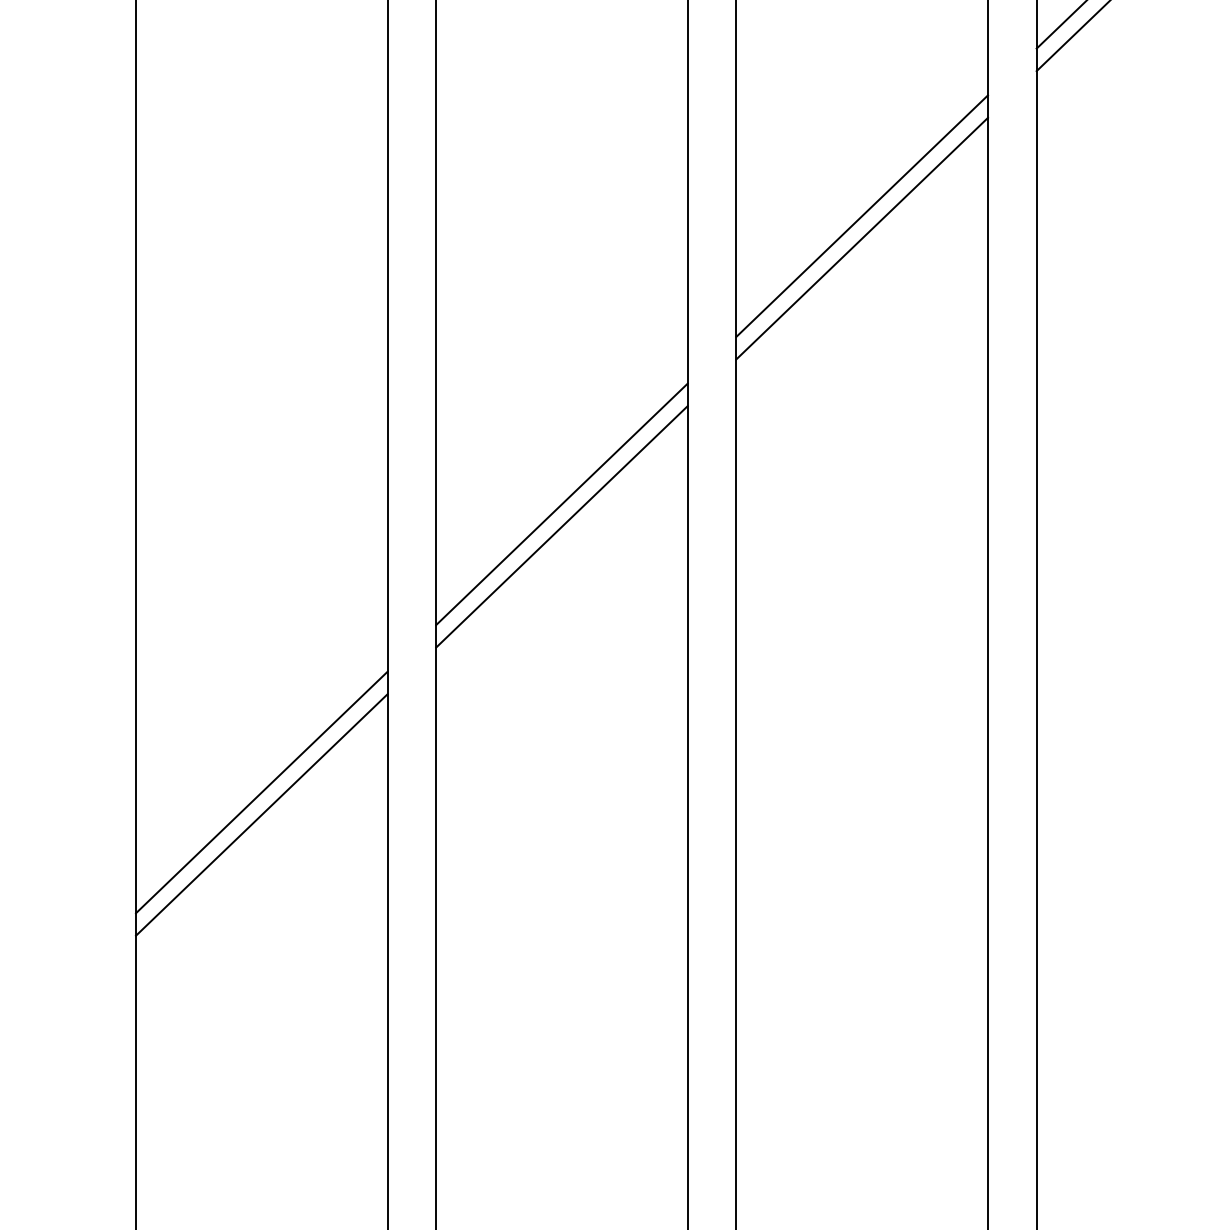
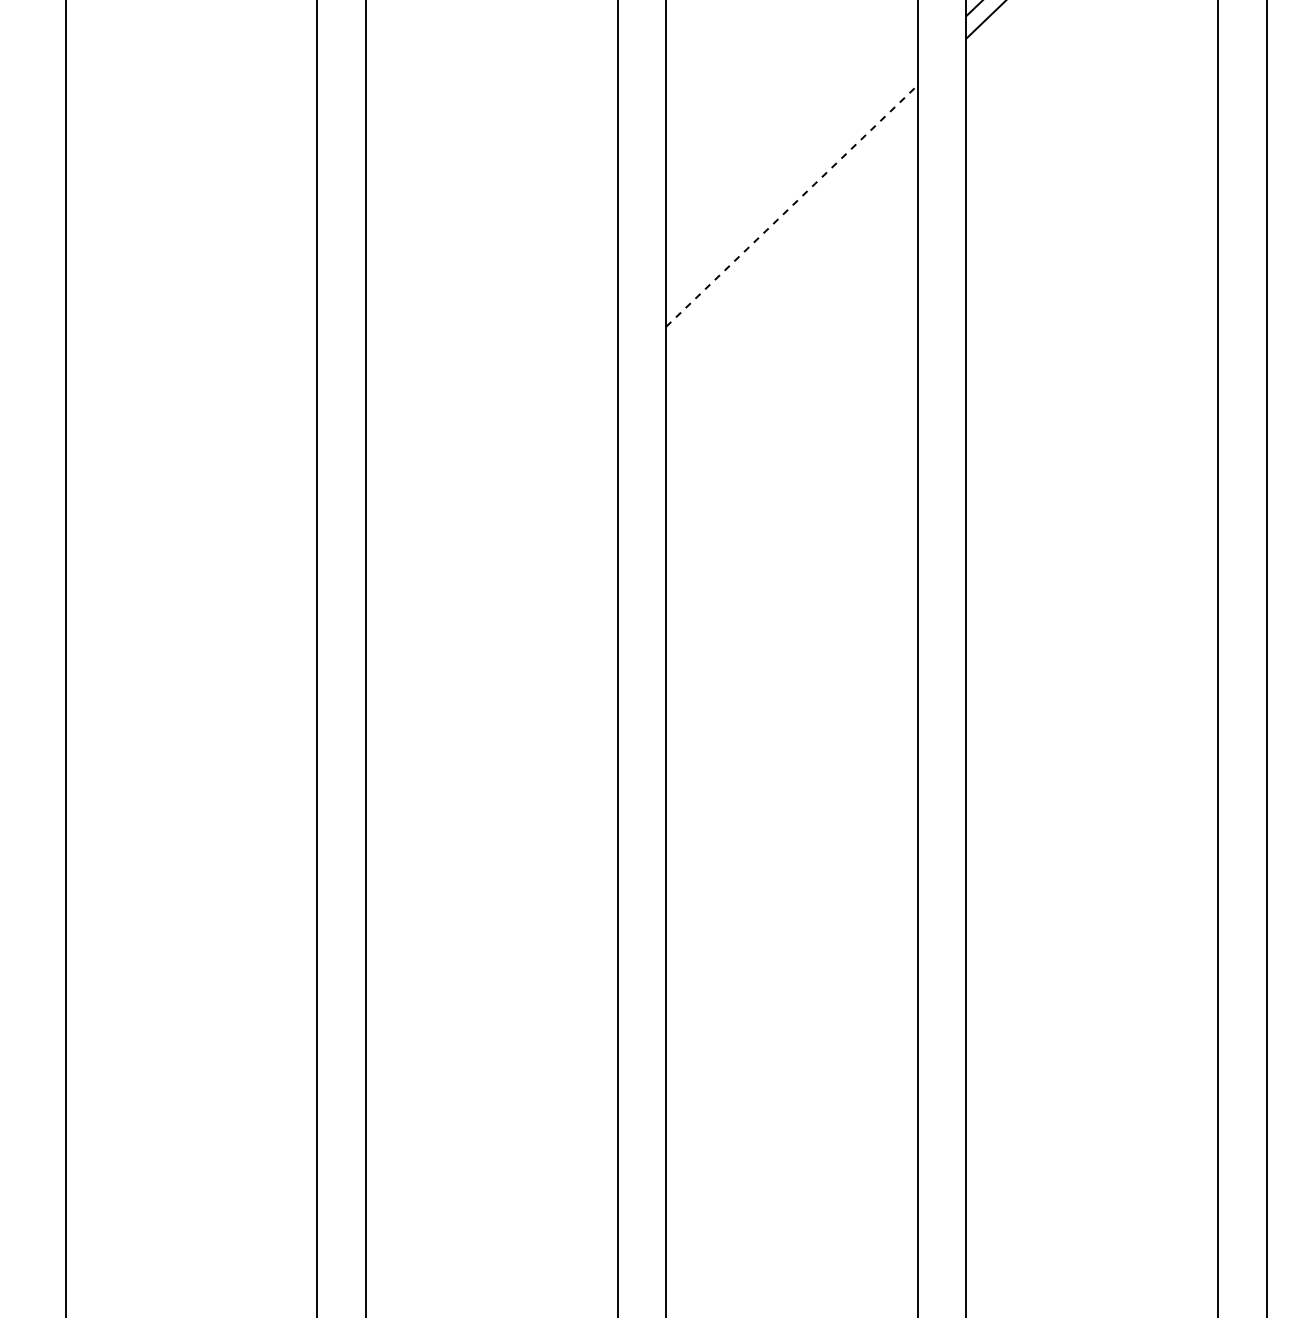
line: (861, 216) -> (791, 183), removed
line: (862, 238) -> (792, 205), solid -> dashed
line: (561, 504) -> (491, 471), removed
line: (561, 526) -> (491, 493), removed
line: (261, 792) -> (191, 759), removed
line: (261, 815) -> (191, 782), removed

